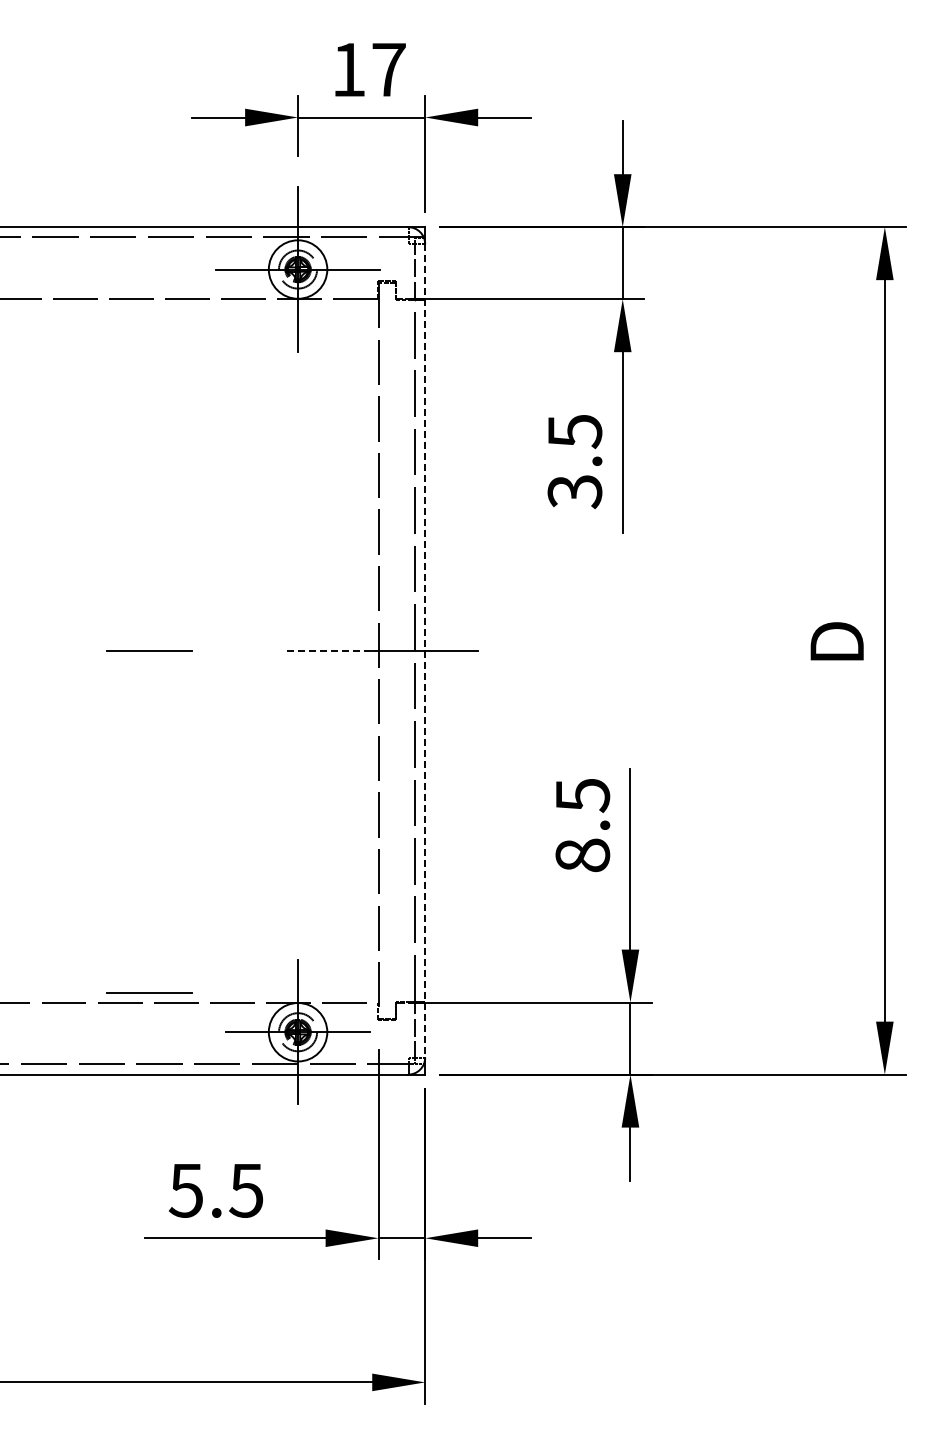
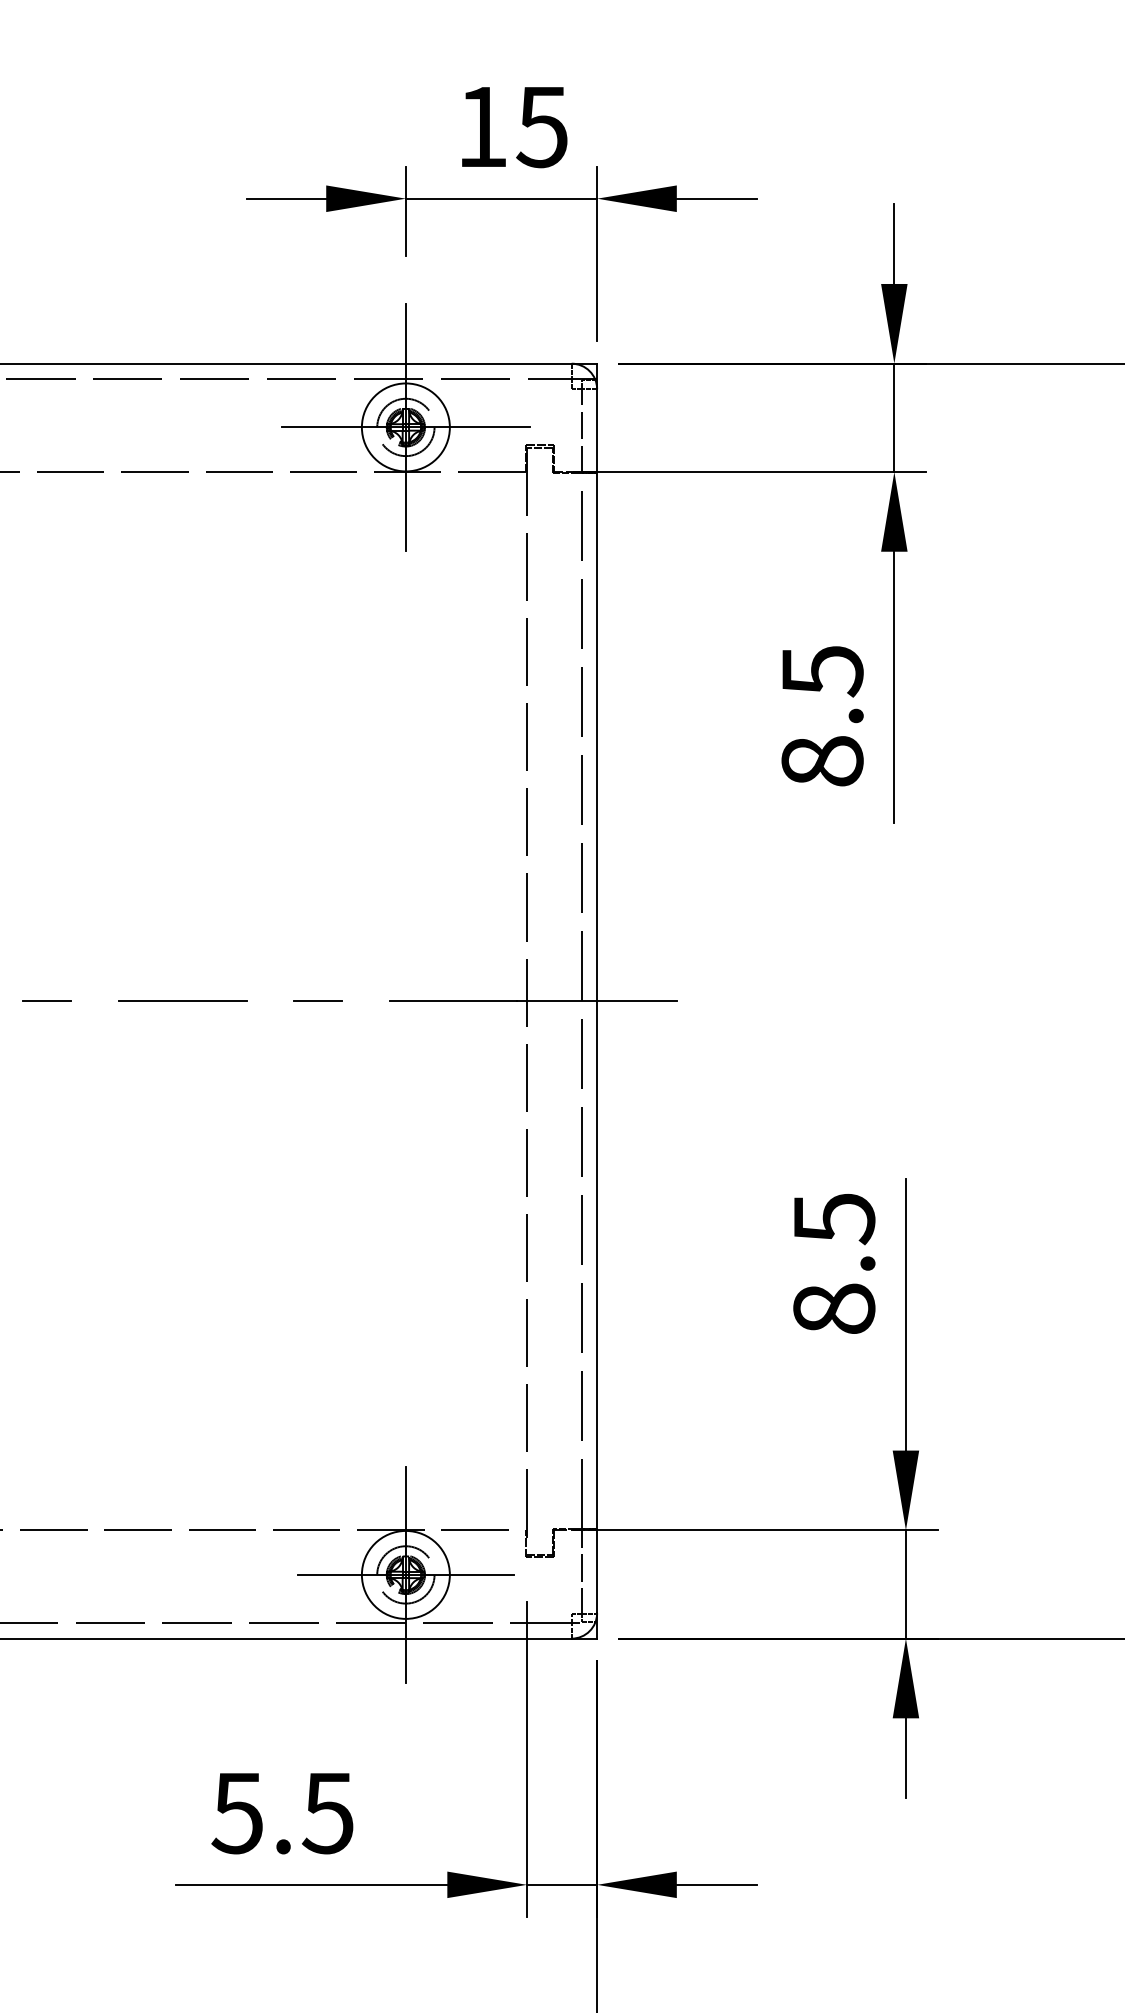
text: (388, 70) -> (541, 127), 17 -> 15
text: (574, 491) -> (821, 761), 3.5 -> 8.5
line: (59, 650) -> (46, 1000), added
line: (239, 650) -> (317, 1000), added
line: (330, 650) -> (454, 1000), dashed -> solid
line: (425, 650) -> (597, 1000), dashed -> solid
line: (149, 992) -> (182, 1515), removed

